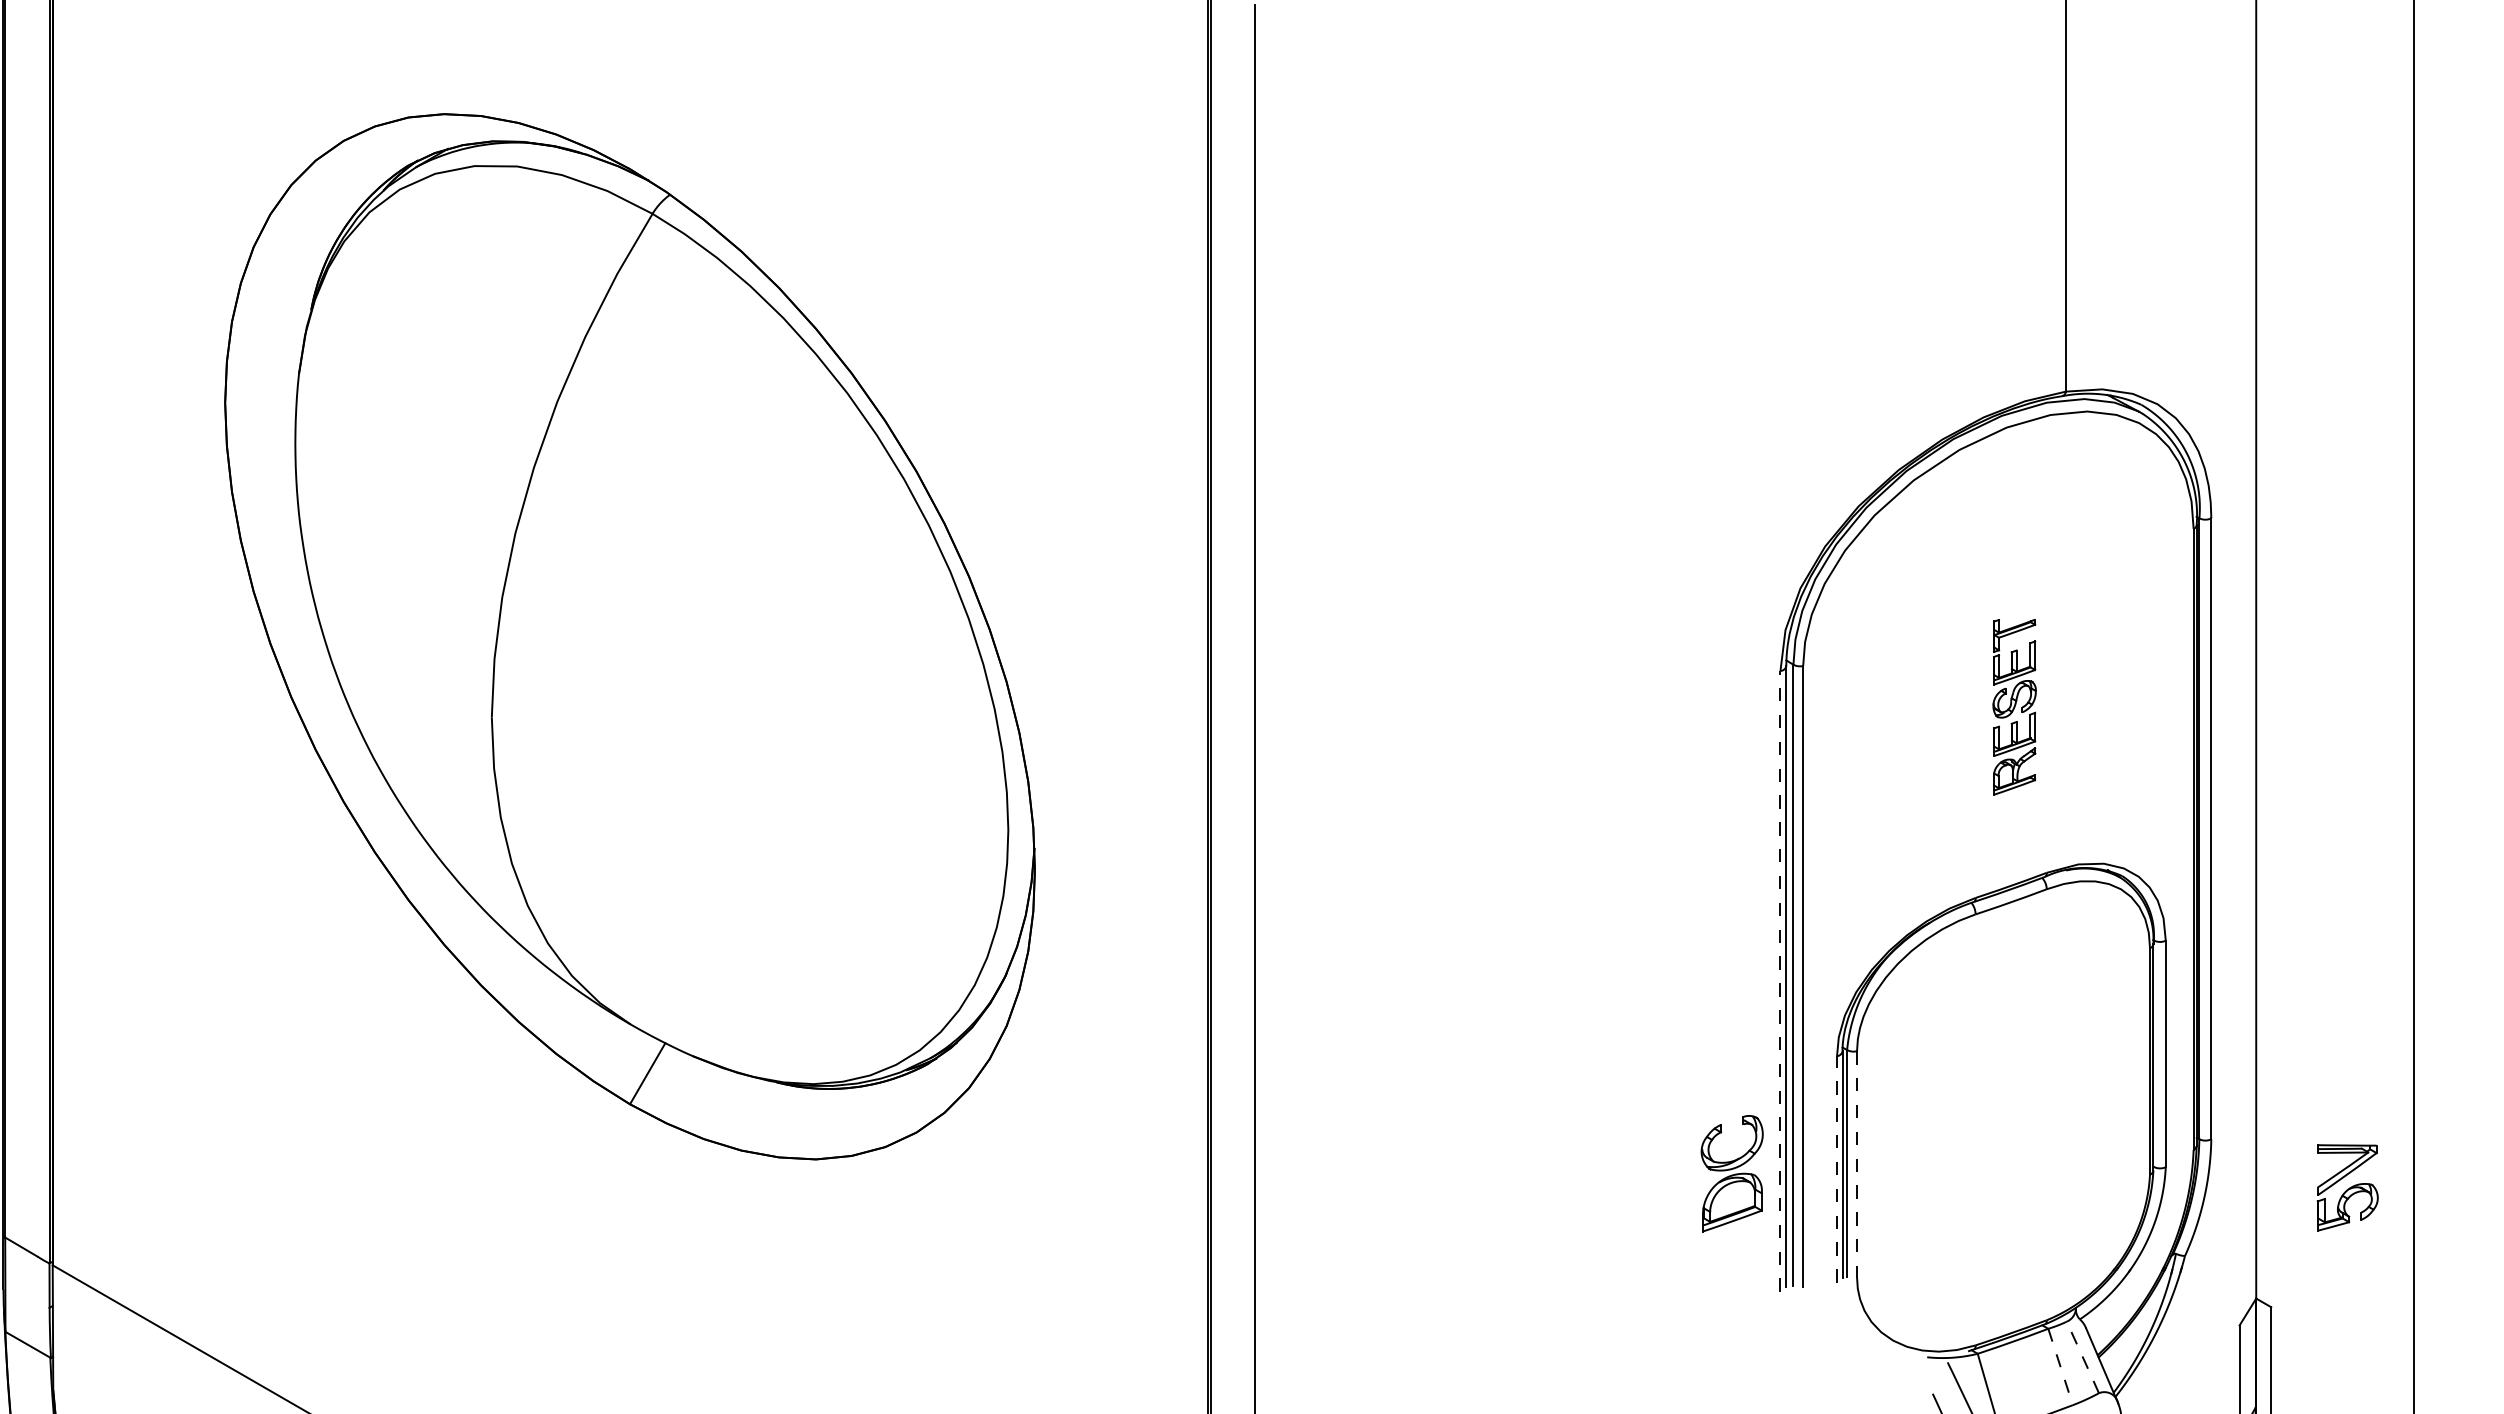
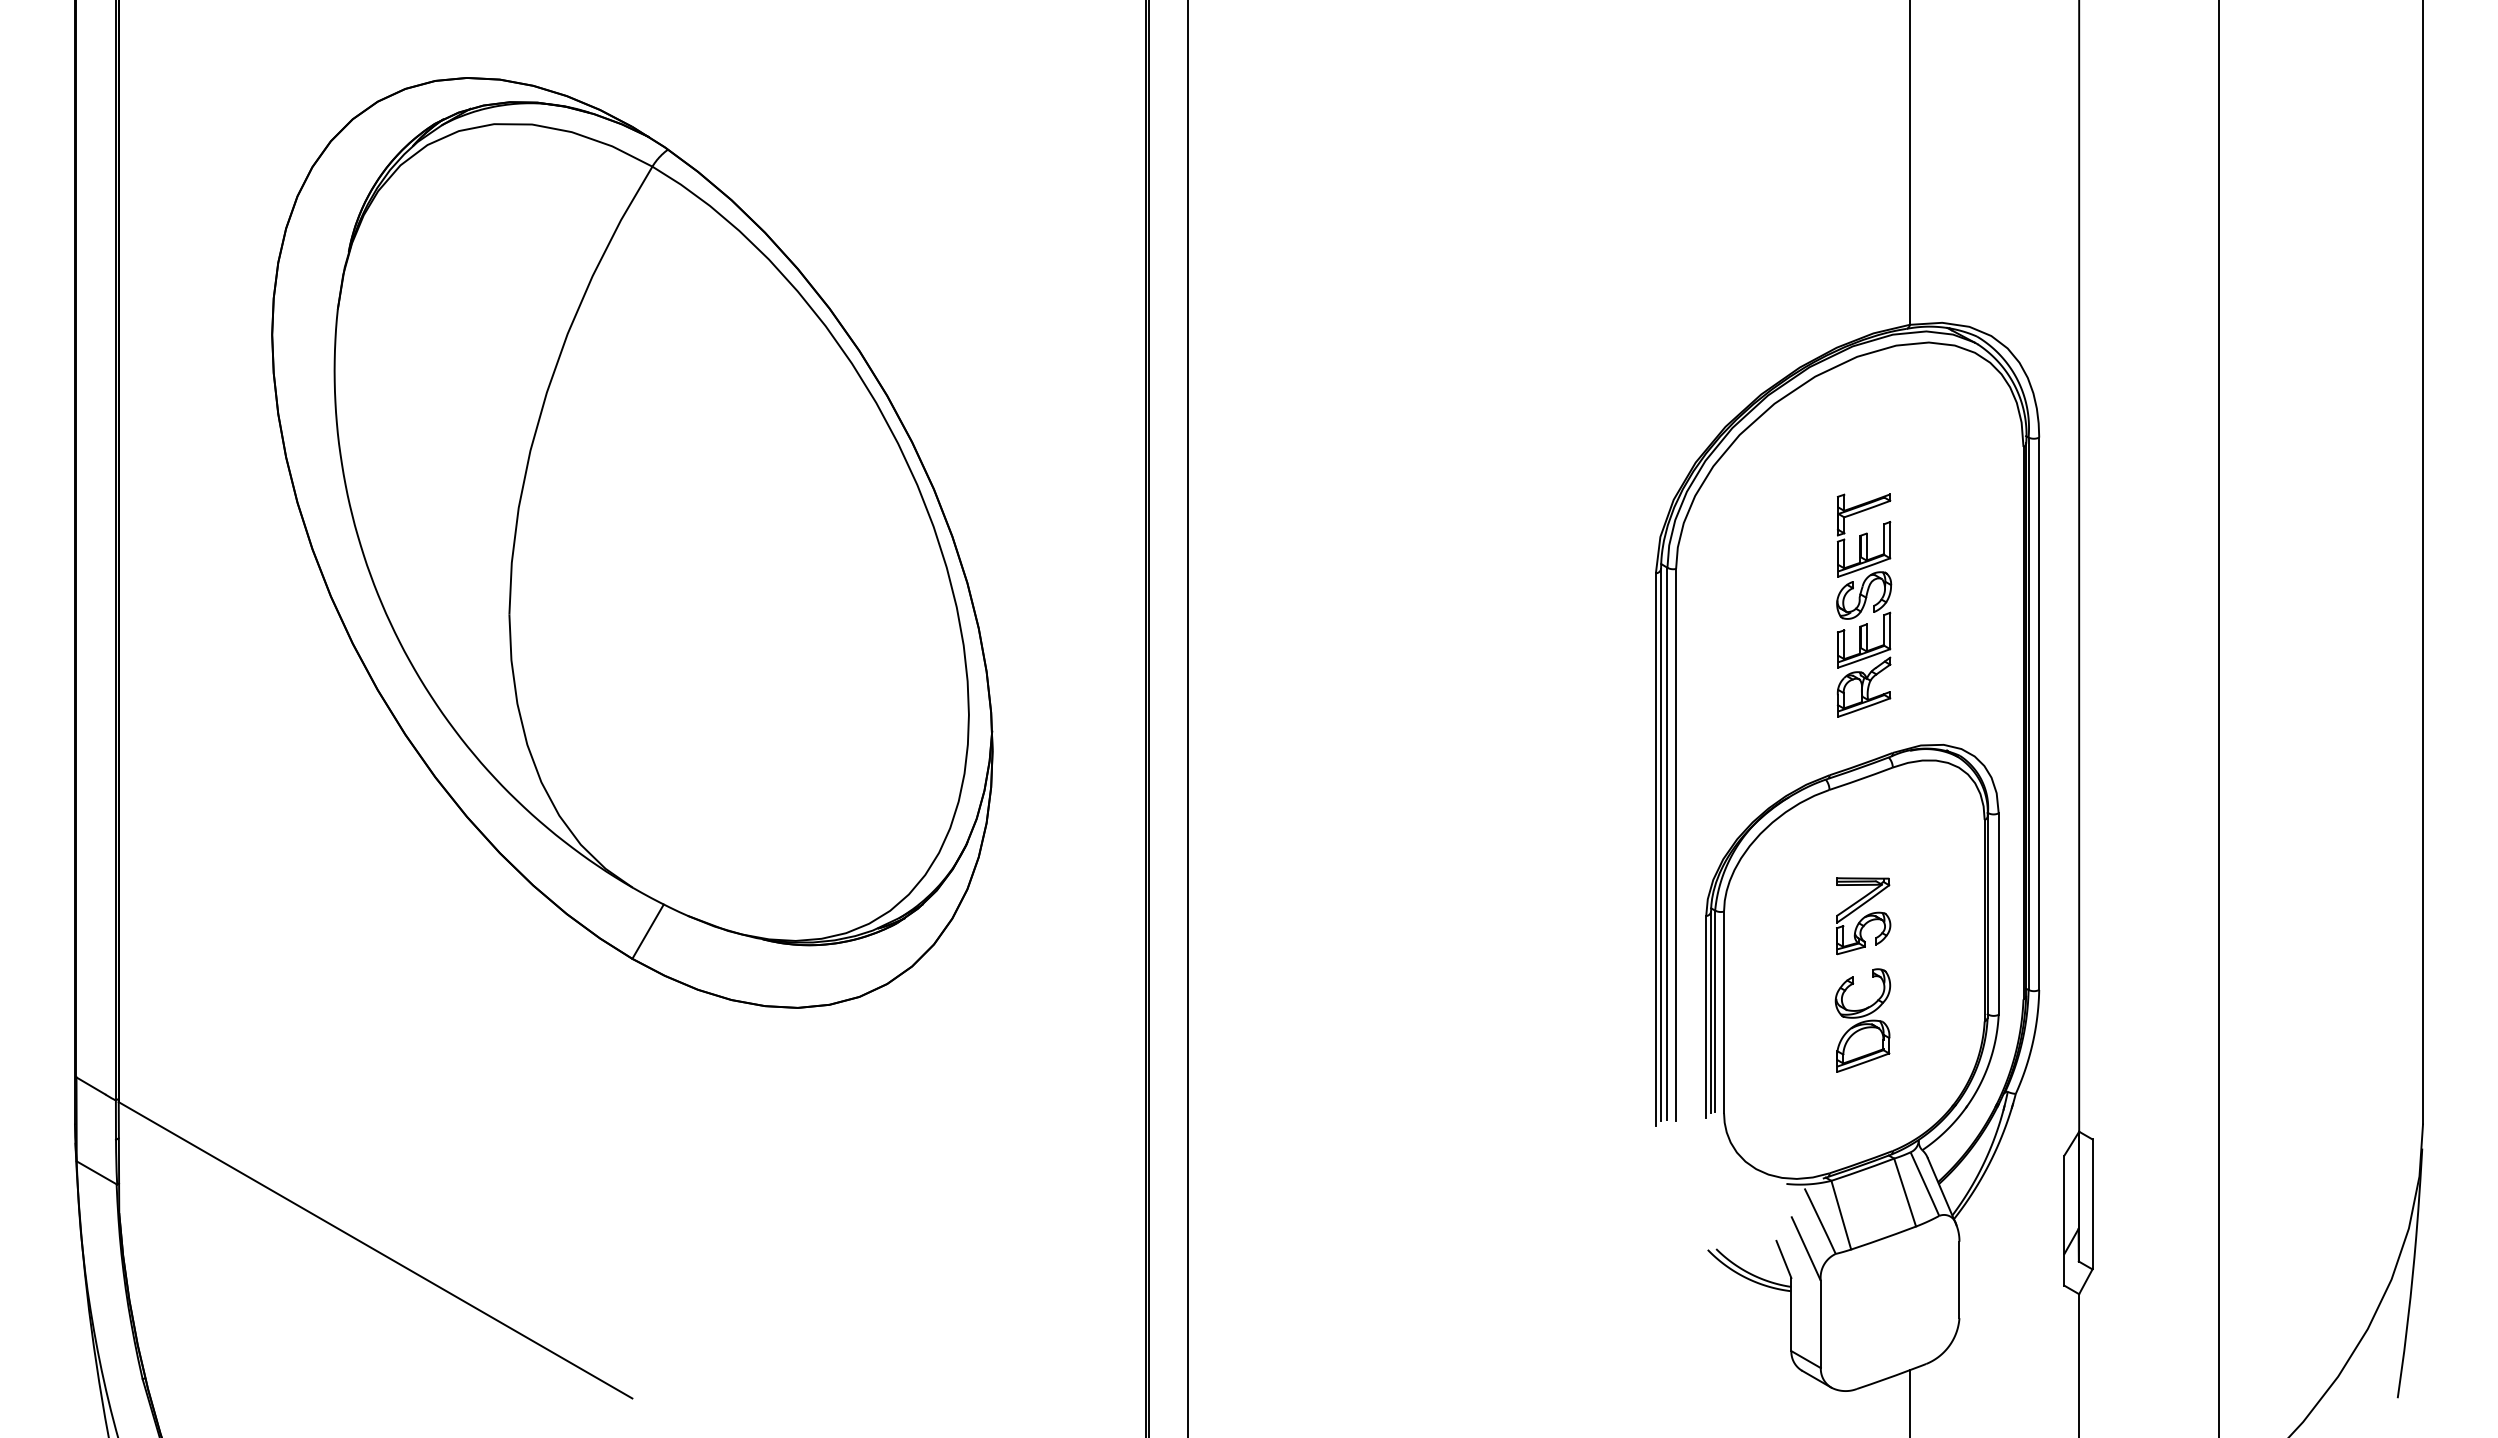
part: (2014, 707) -> (1864, 605), size x1.43
line: (1780, 981) -> (1655, 849), dashed -> solid
line: (1857, 1164) -> (1724, 1012), dashed -> solid
line: (1837, 1169) -> (1706, 1016), dashed -> solid
part: (1731, 1173) -> (1862, 1020), moved
part: (2347, 1188) -> (1863, 916), moved
line: (2083, 1357) -> (1925, 1184), dashed -> solid
line: (2061, 1366) -> (1905, 1192), dashed -> solid

